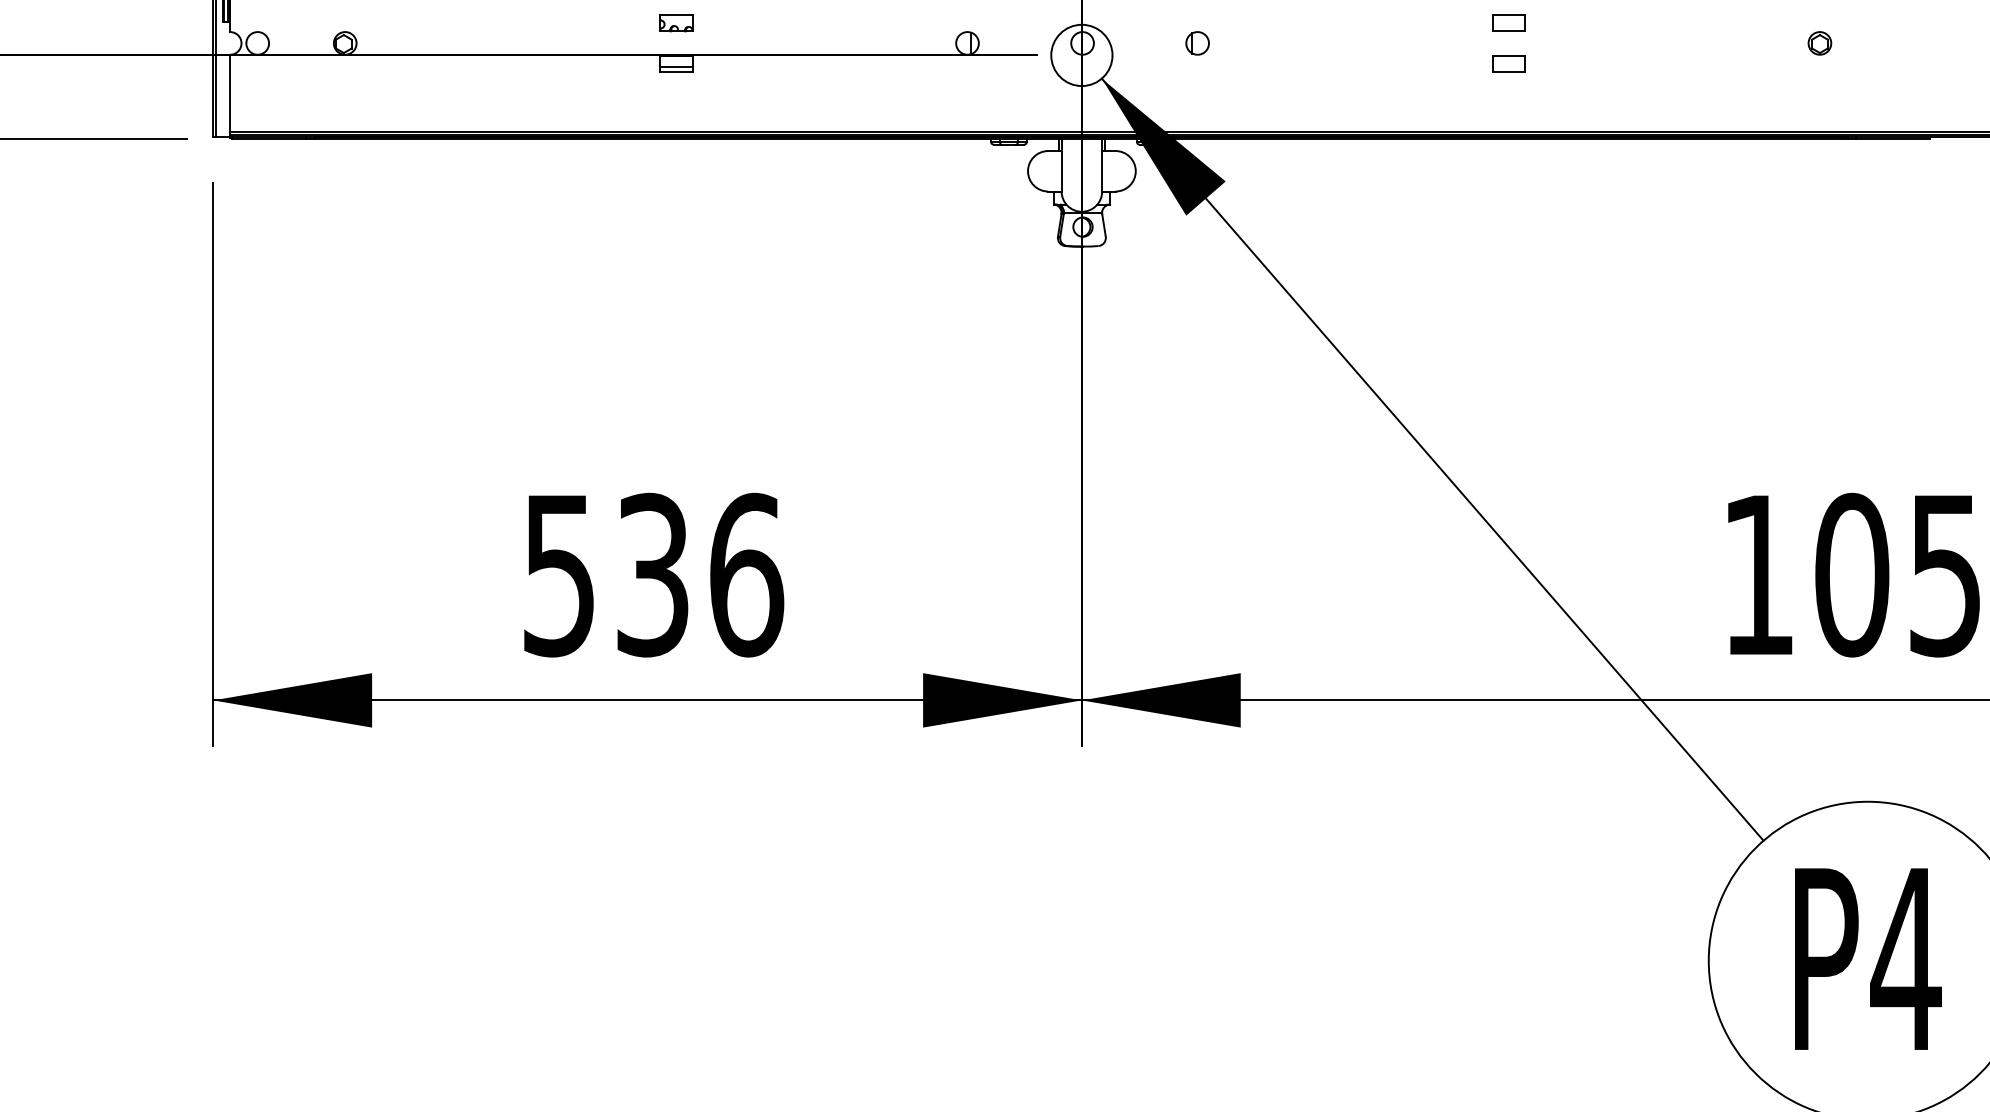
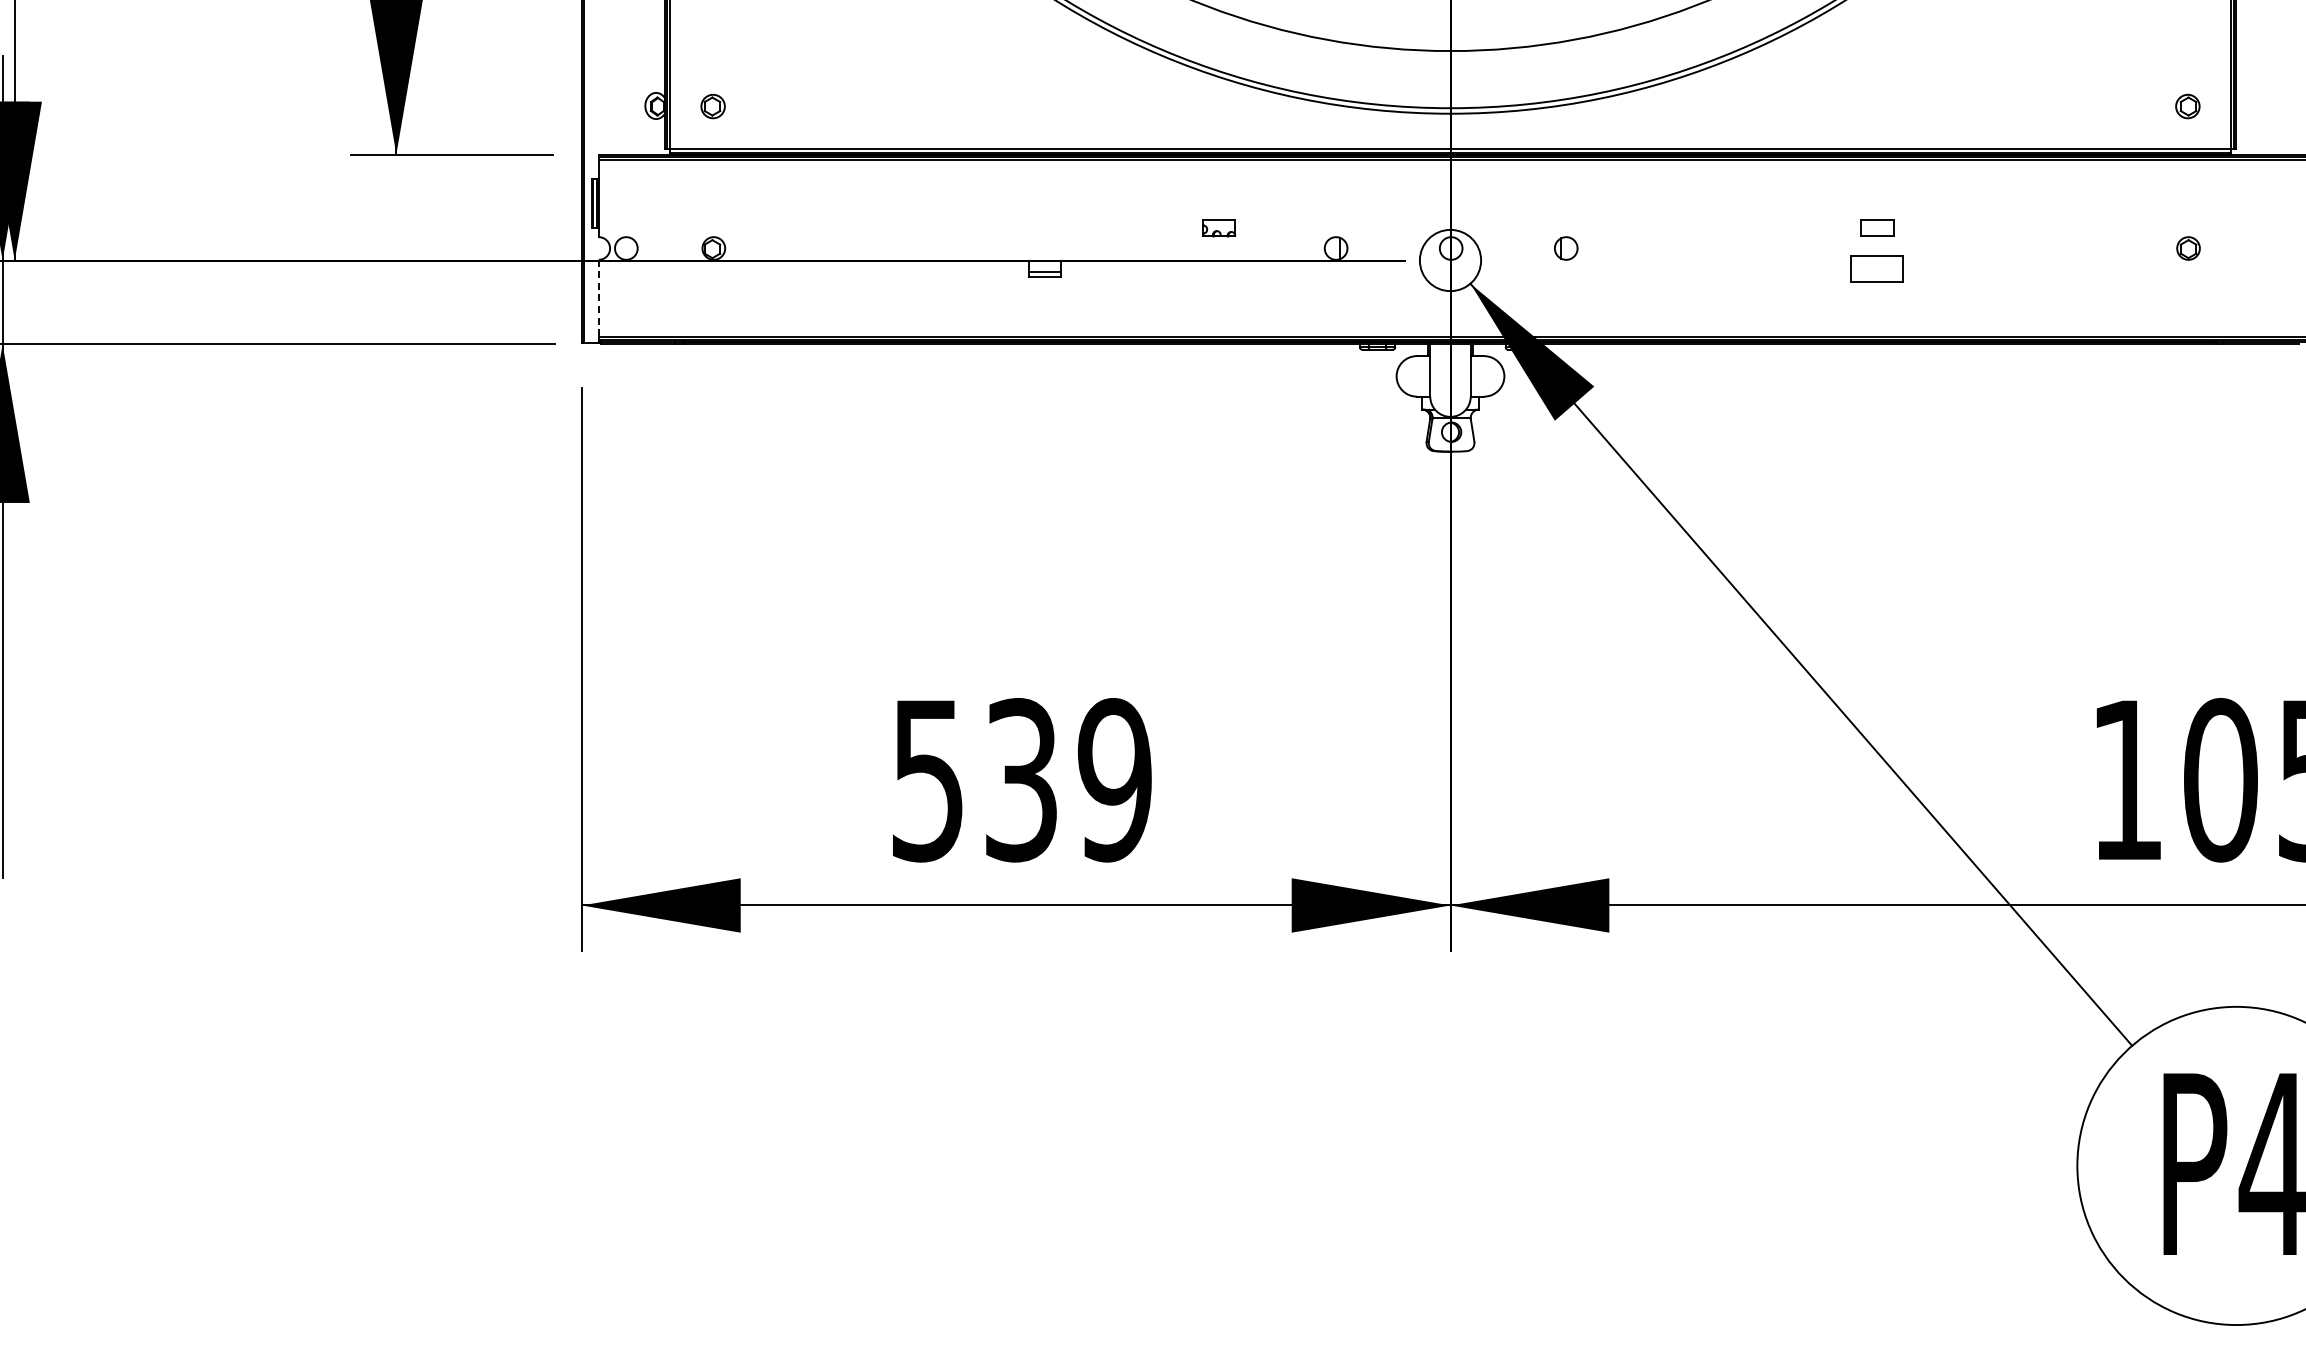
part: (676, 23) -> (1219, 228), moved
part: (1508, 63) -> (1877, 268), size x1.6
line: (229, 93) -> (598, 298), solid -> dashed
text: (745, 575) -> (1114, 780), 536 -> 539

